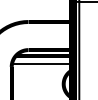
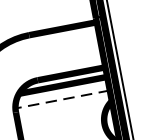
line: (40, 64) -> (61, 99), solid -> dashed

